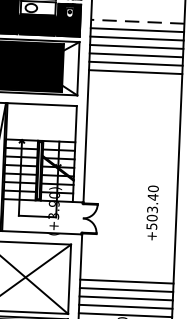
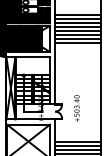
line: (136, 21) -> (77, 14), dashed -> solid
line: (134, 80) -> (77, 43), added
text: (151, 212) -> (76, 108), moved

